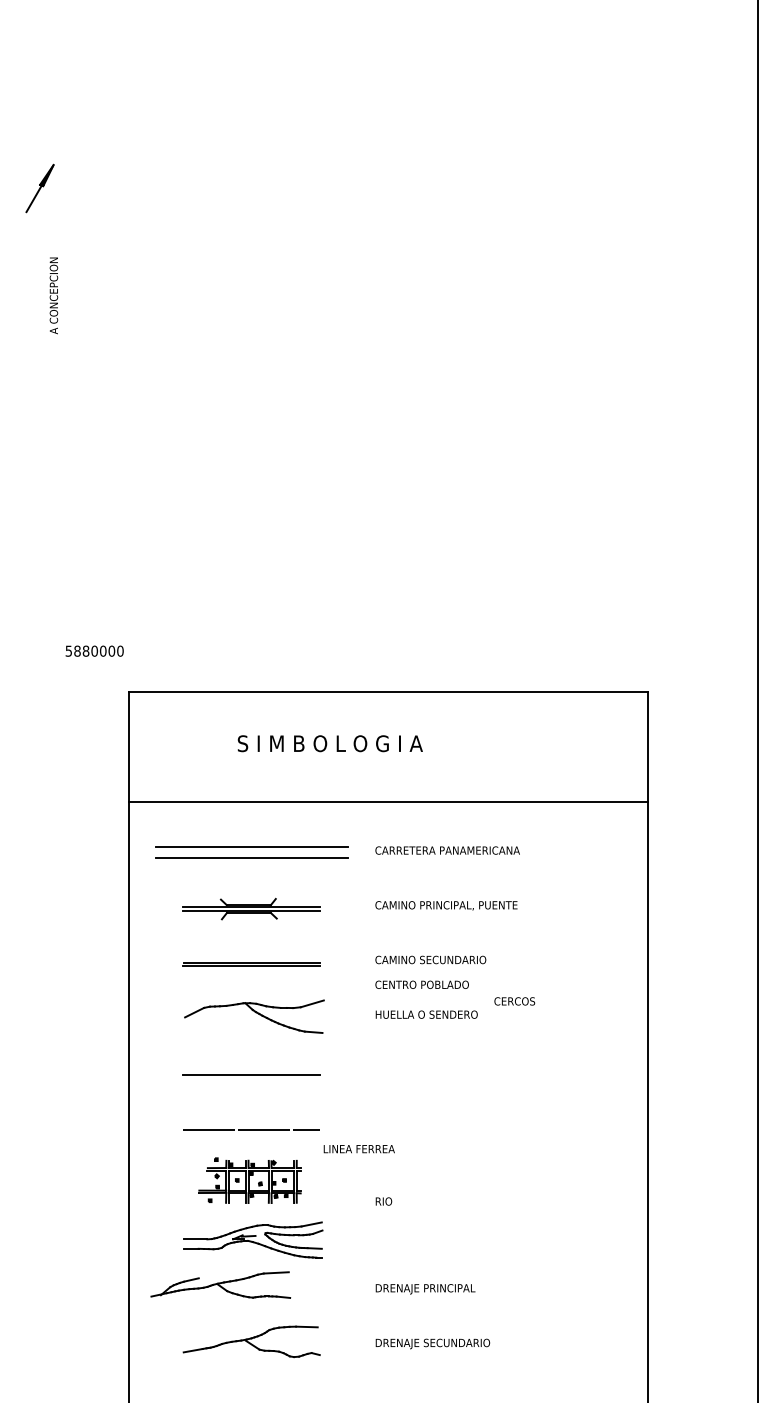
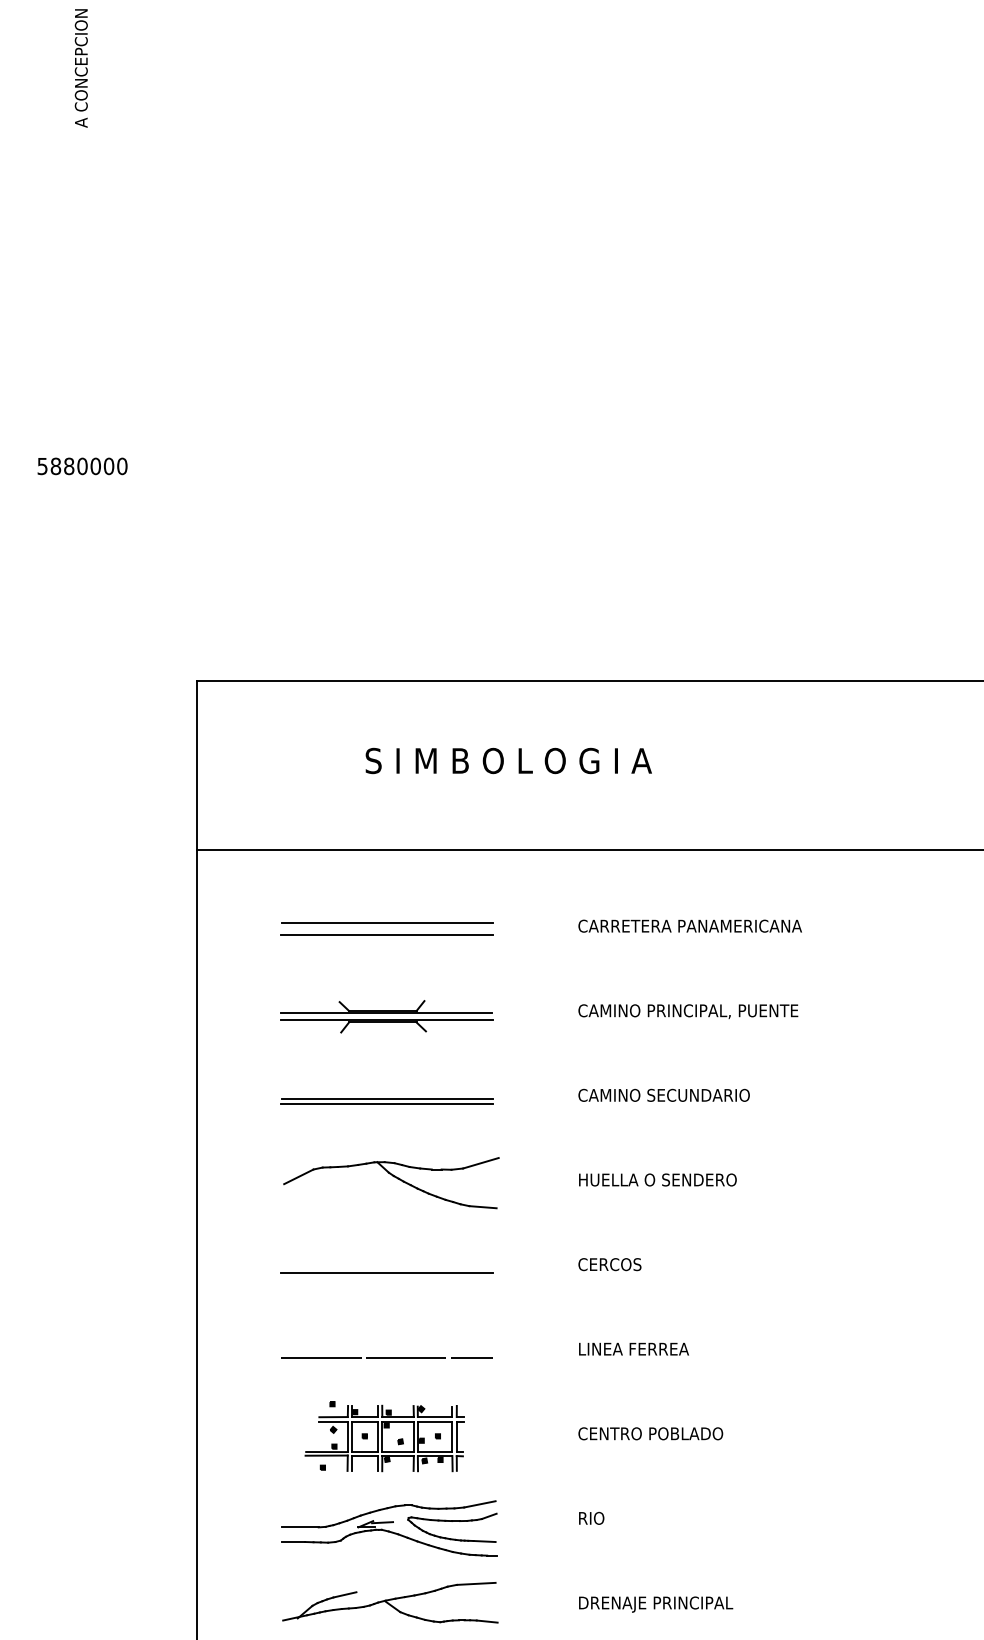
text: (94, 650) -> (82, 465), moved
part: (251, 852) -> (386, 929), size x0.71
text: (421, 984) -> (649, 1433), moved
text: (514, 1001) -> (609, 1264), moved
text: (358, 1149) -> (632, 1349), moved
text: (383, 1201) -> (590, 1518), moved
part: (220, 1284) -> (389, 1601), moved

